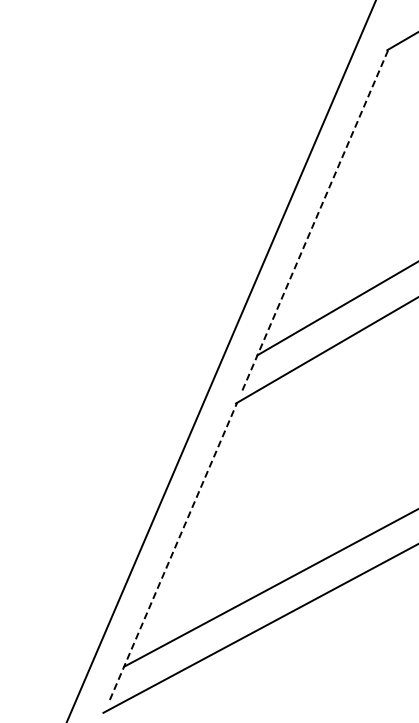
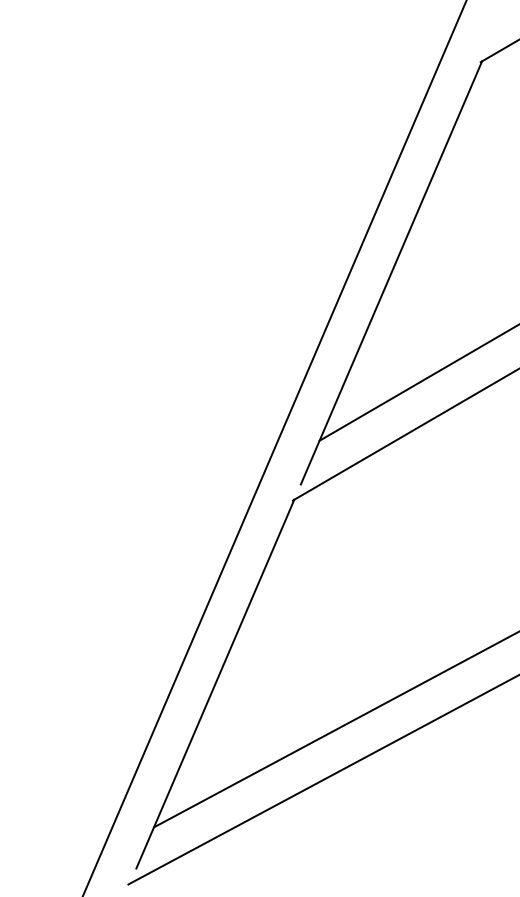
line: (315, 219) -> (391, 272), dashed -> solid
line: (173, 551) -> (215, 684), dashed -> solid

